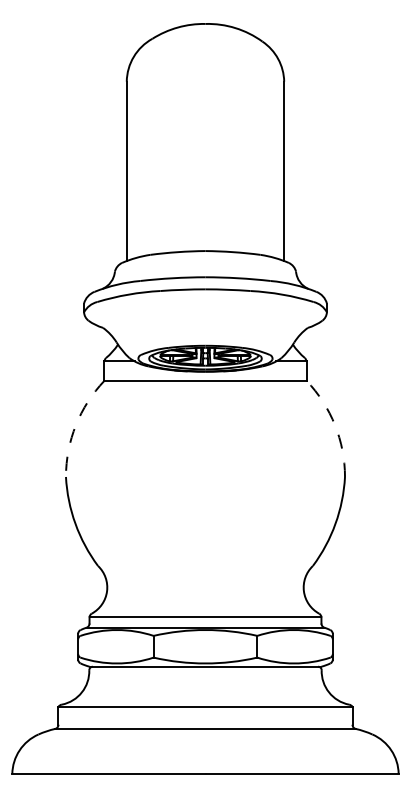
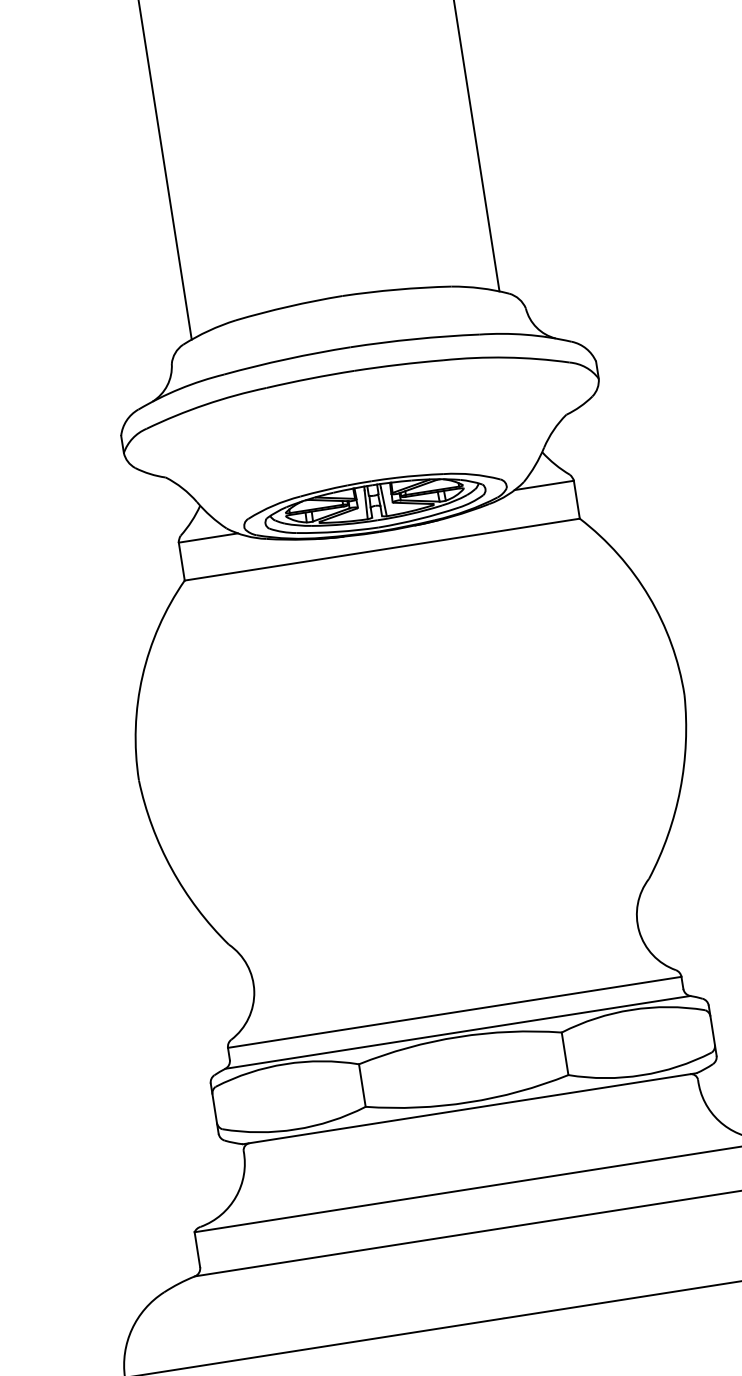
arc: (75, 425) -> (141, 676), dashed -> solid
arc: (335, 425) -> (650, 597), dashed -> solid

